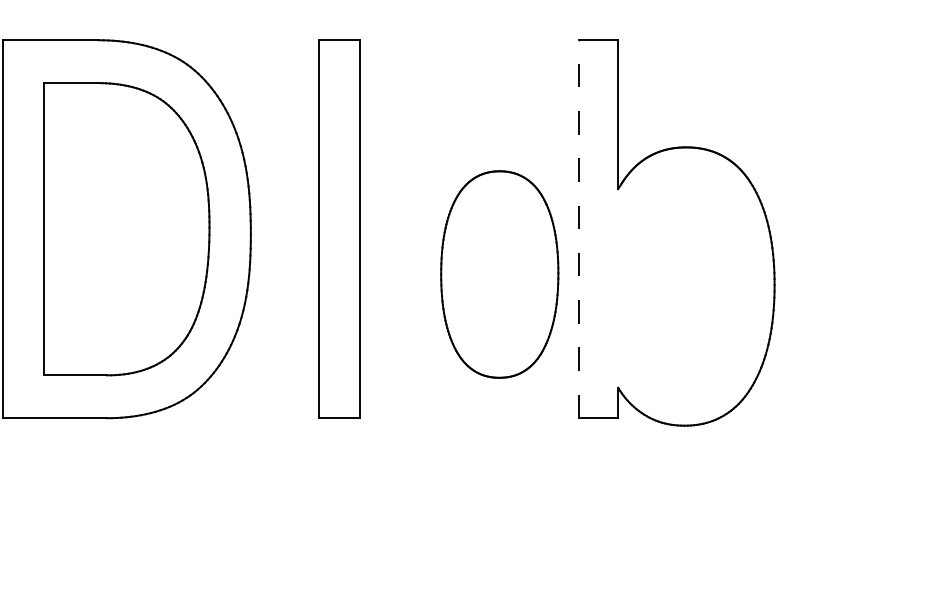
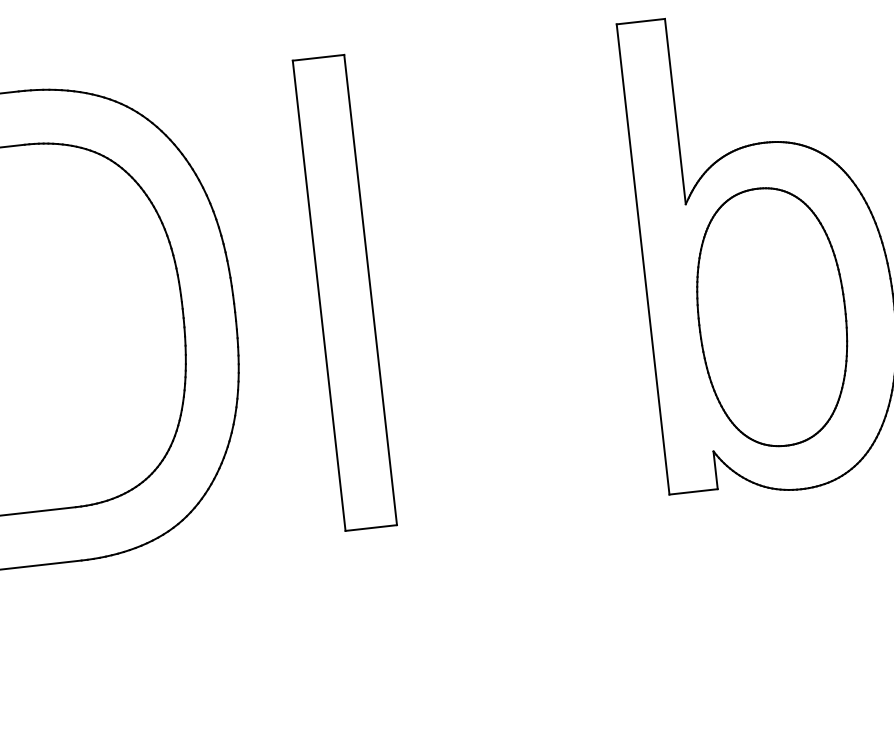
line: (579, 229) -> (643, 259), dashed -> solid
part: (499, 274) -> (771, 317), moved

